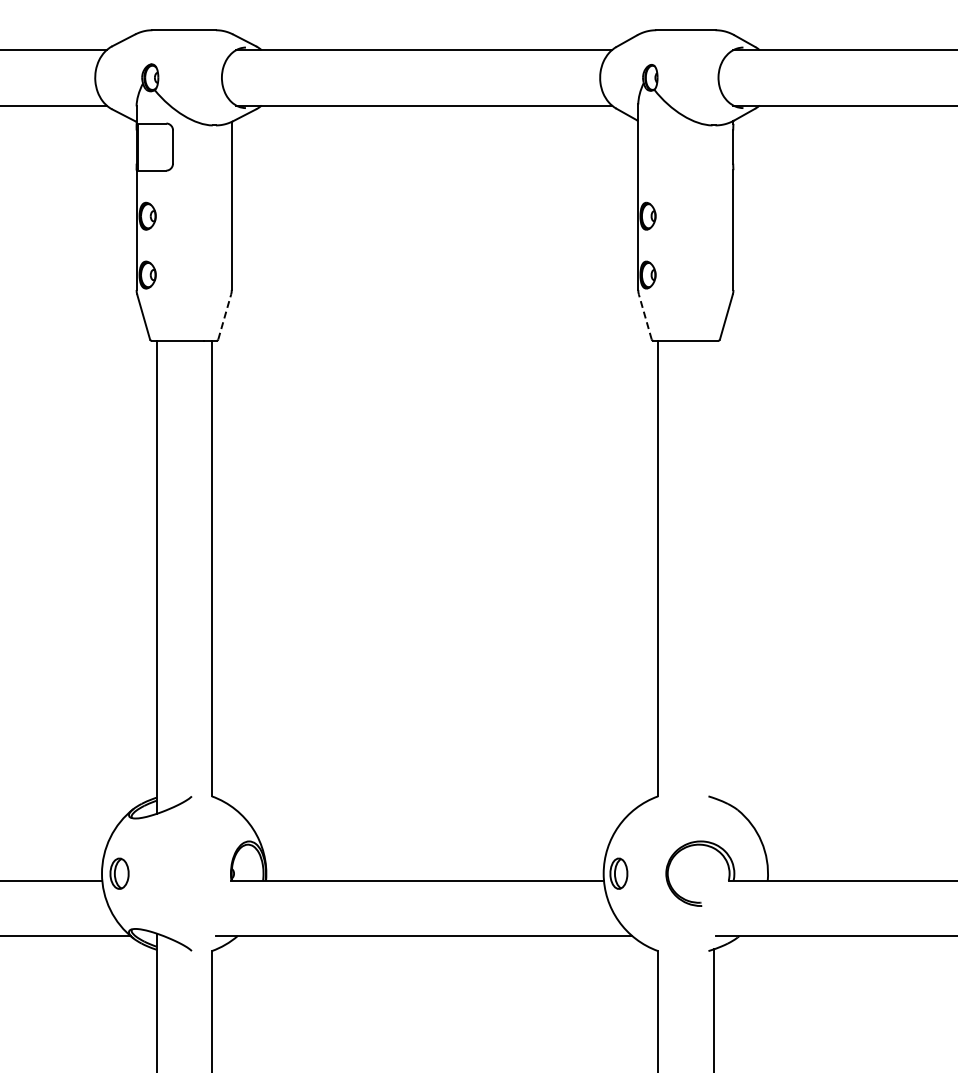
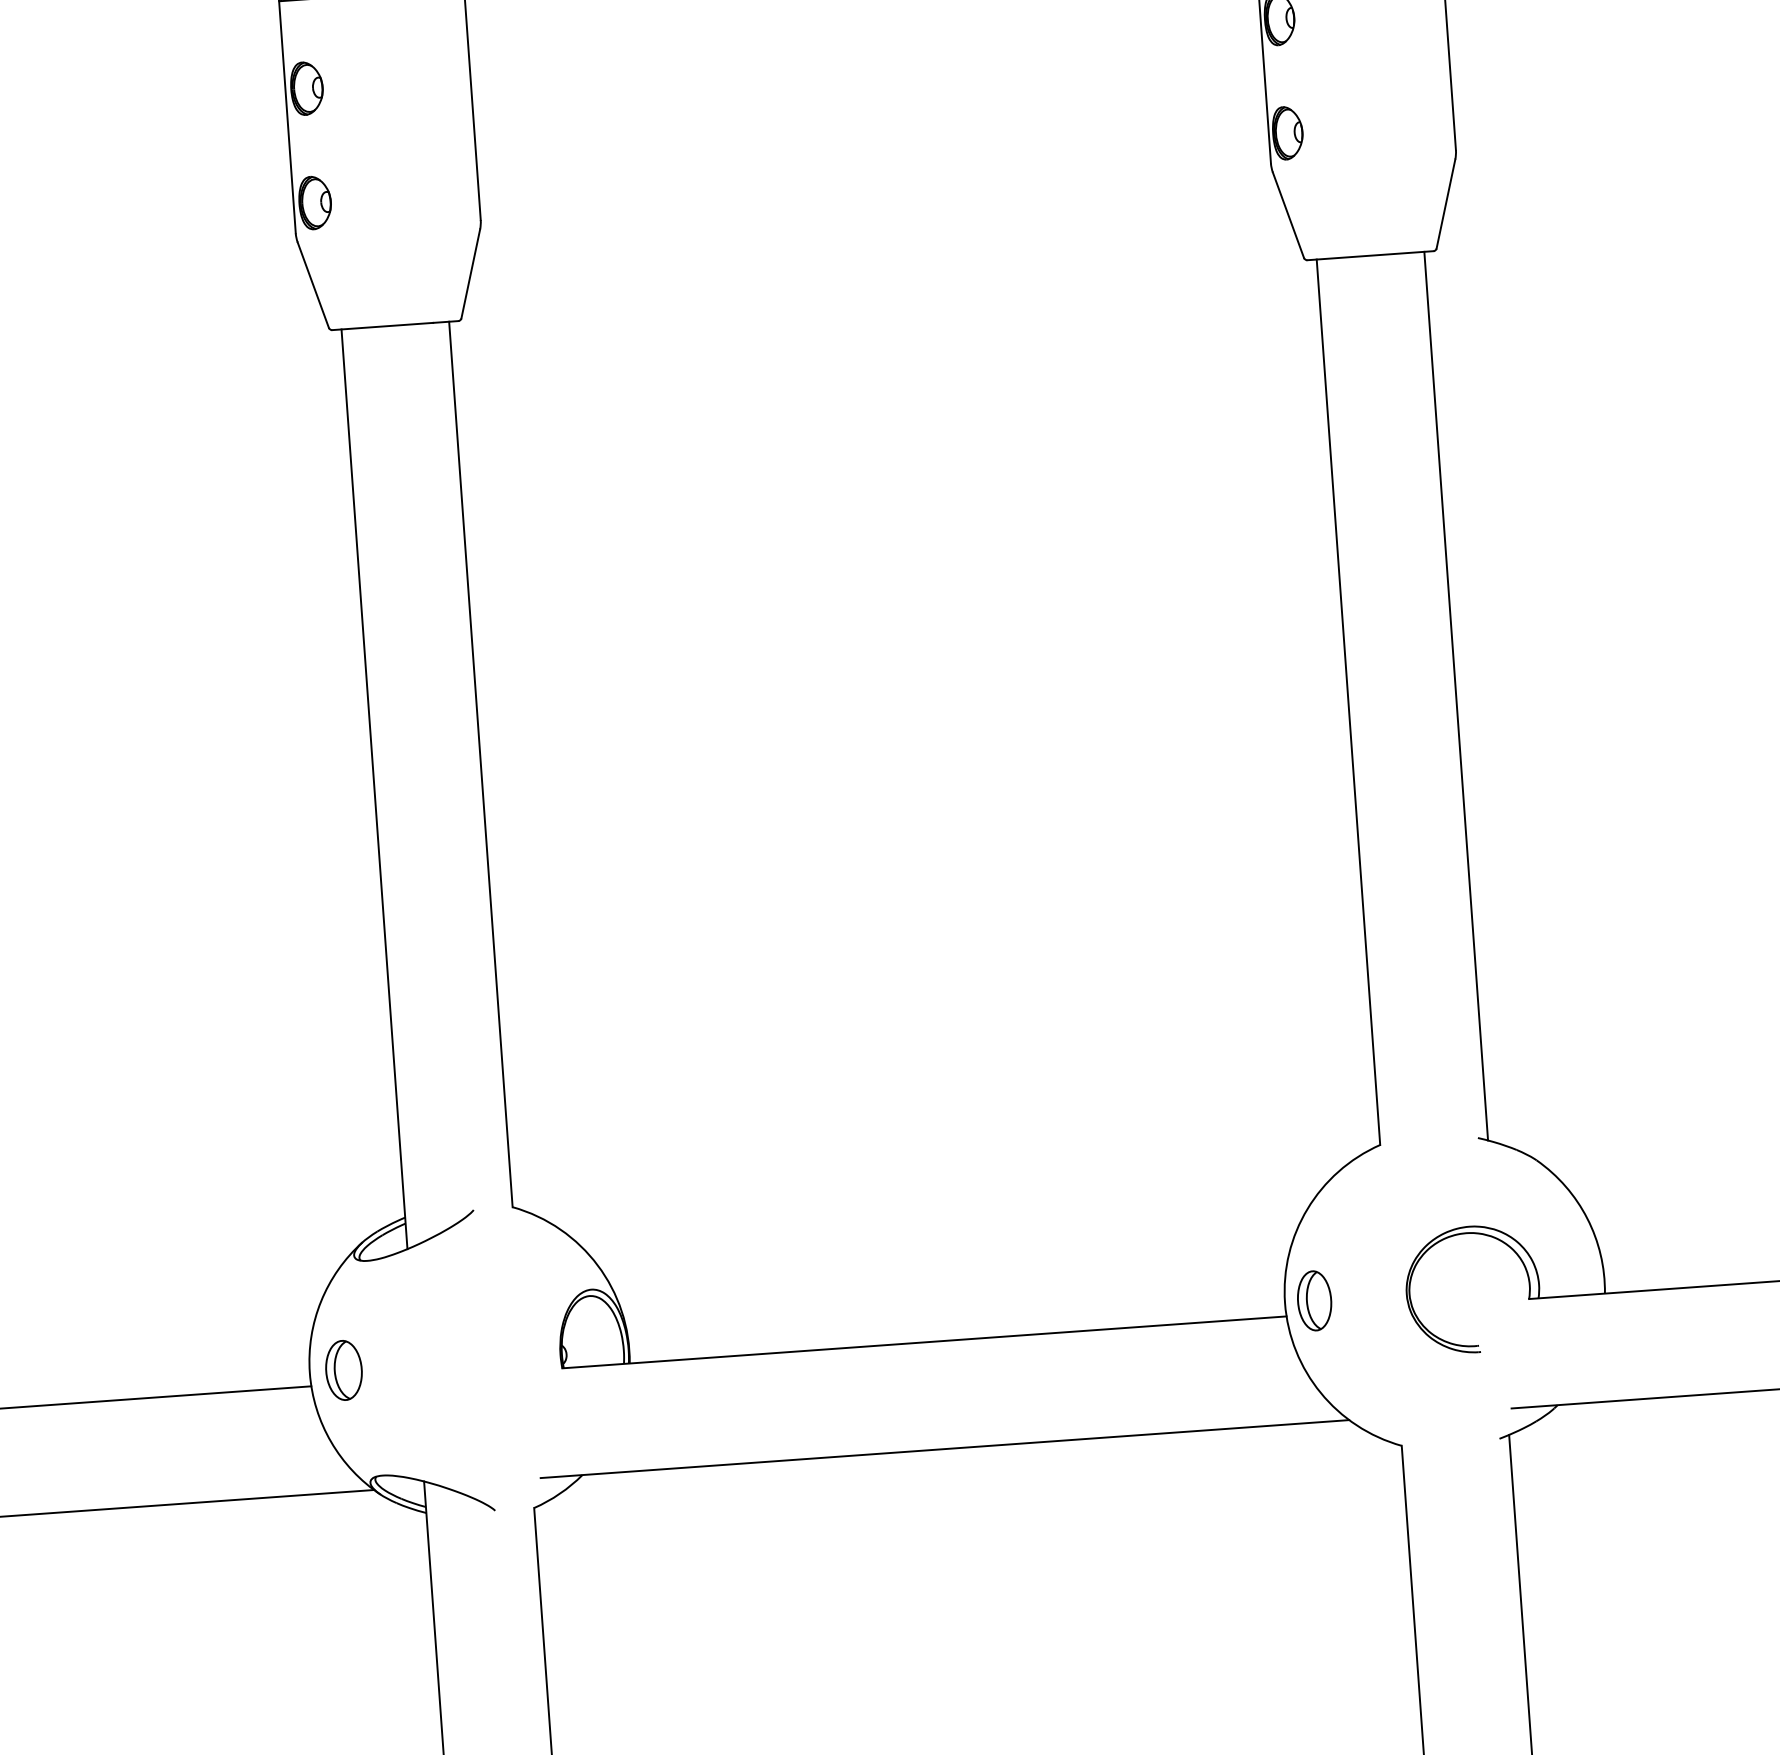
line: (224, 316) -> (470, 272), dashed -> solid
line: (645, 316) -> (1288, 214), dashed -> solid
line: (713, 568) -> (1455, 694), added

